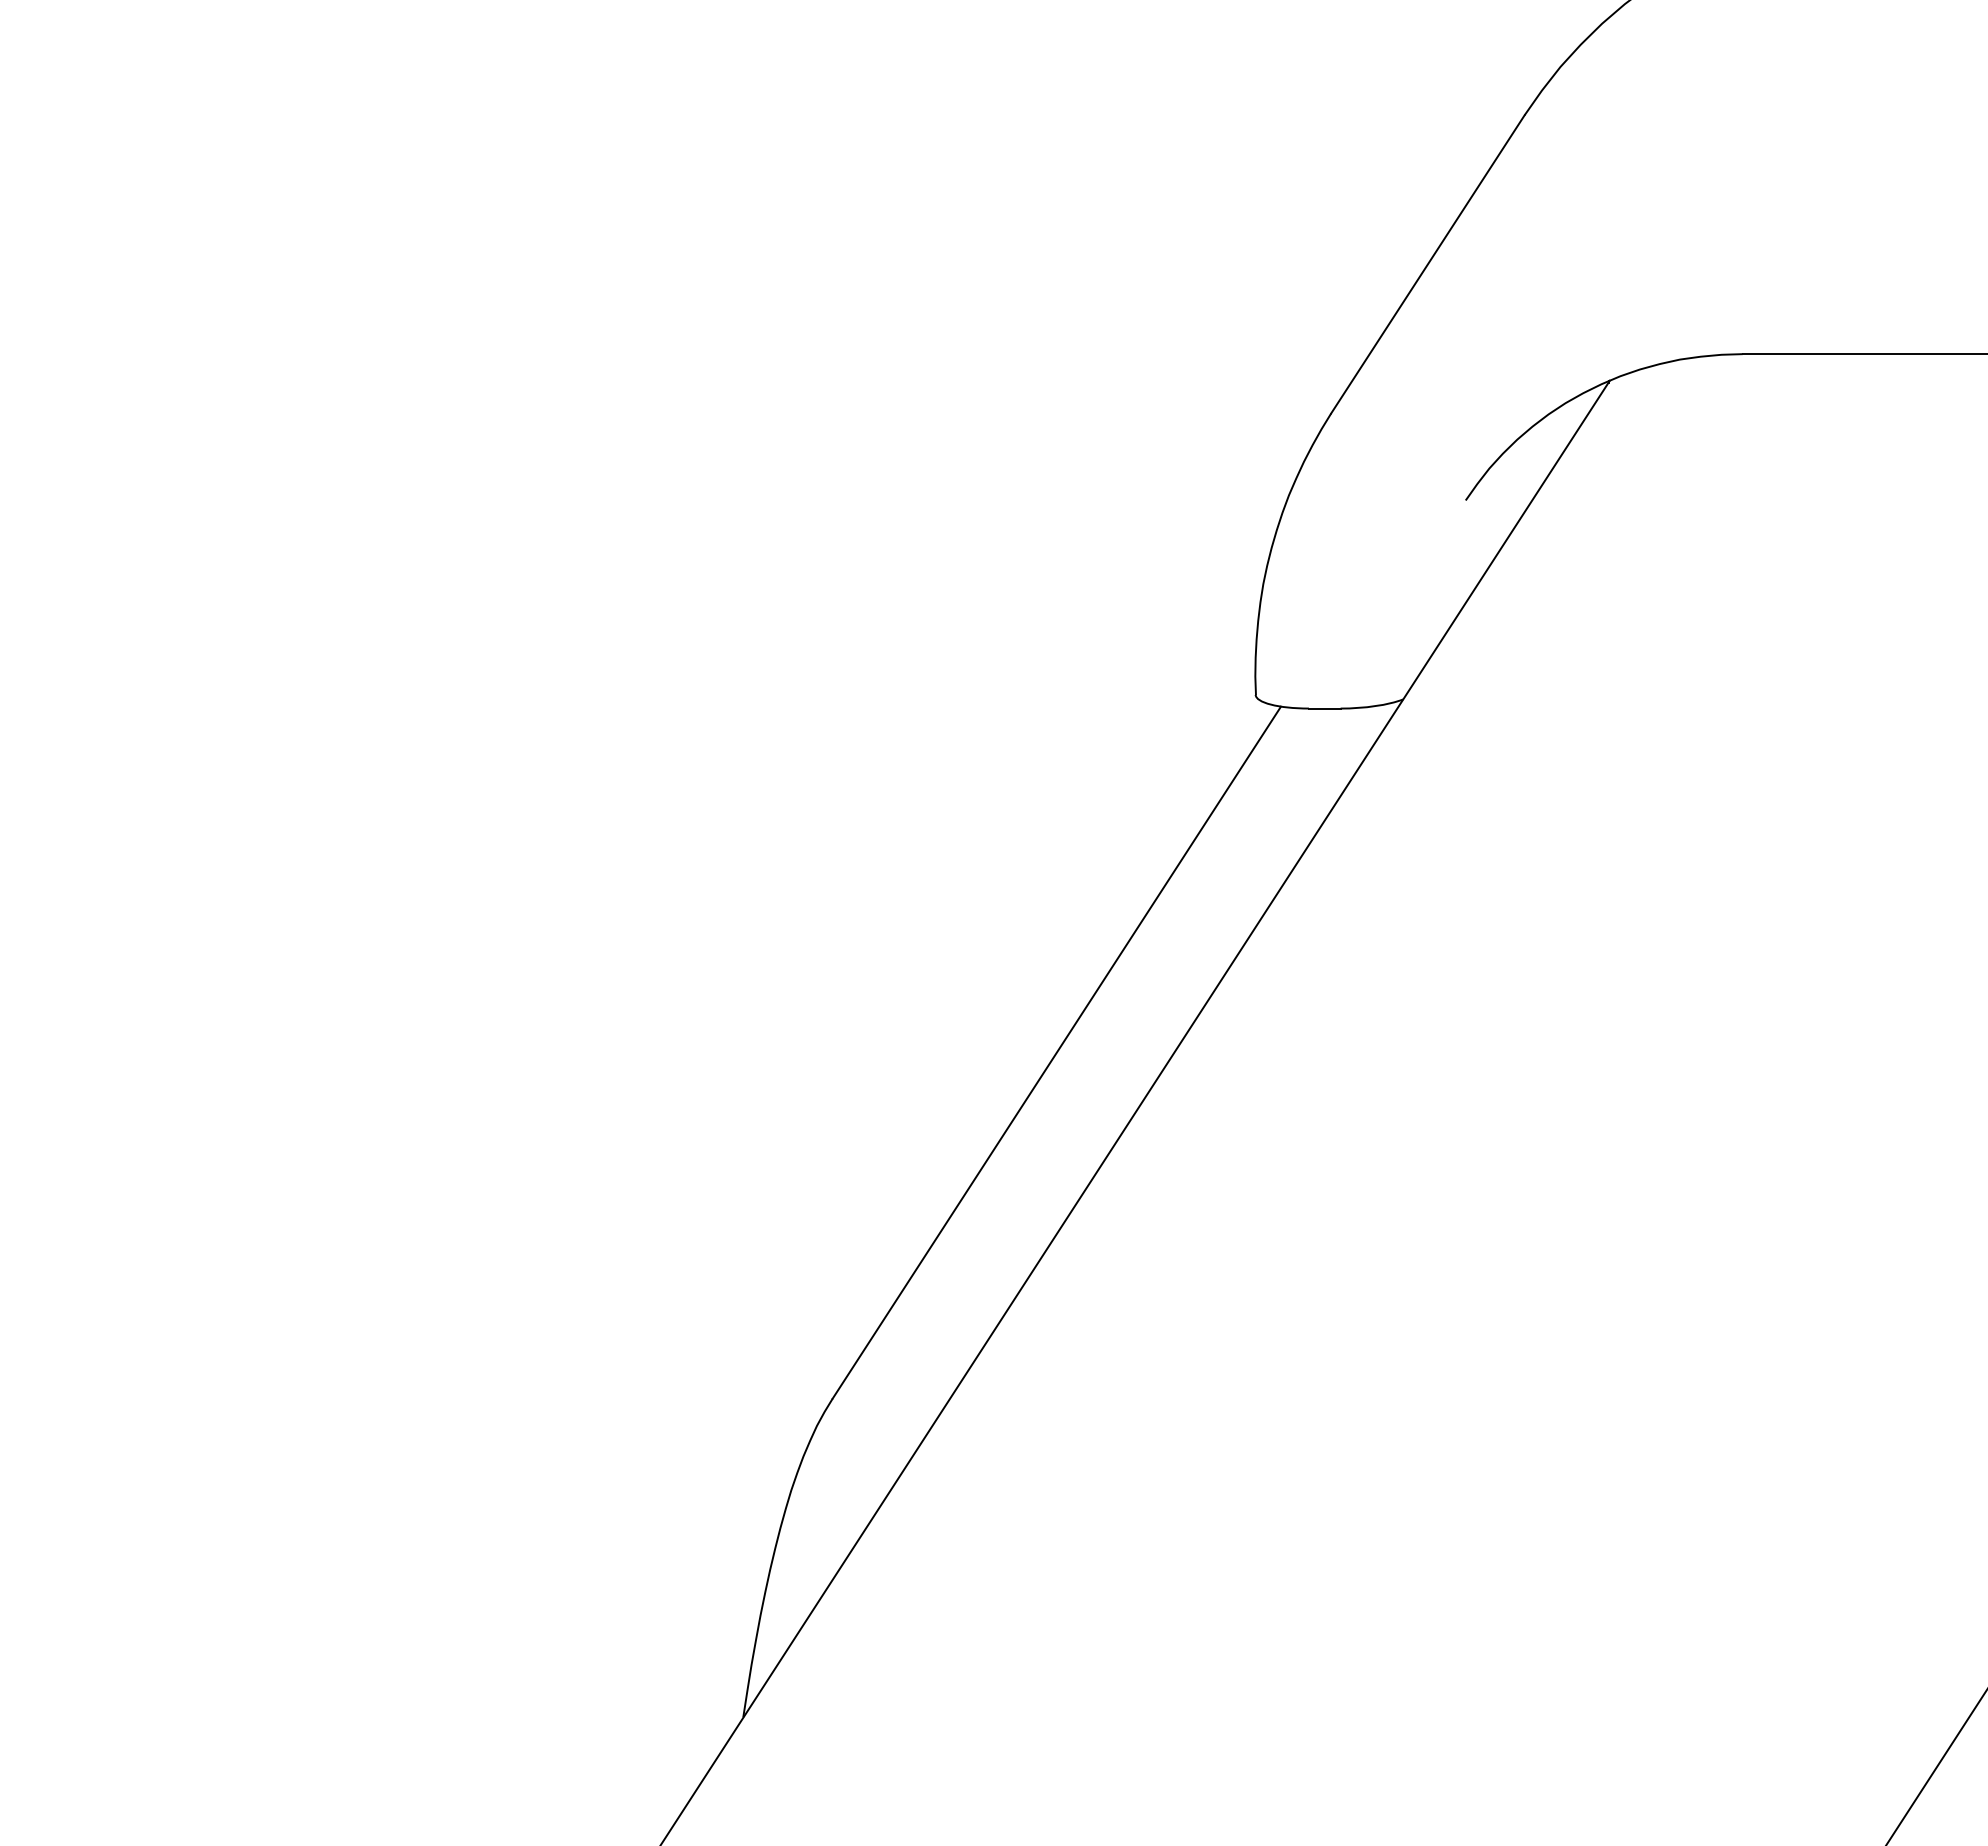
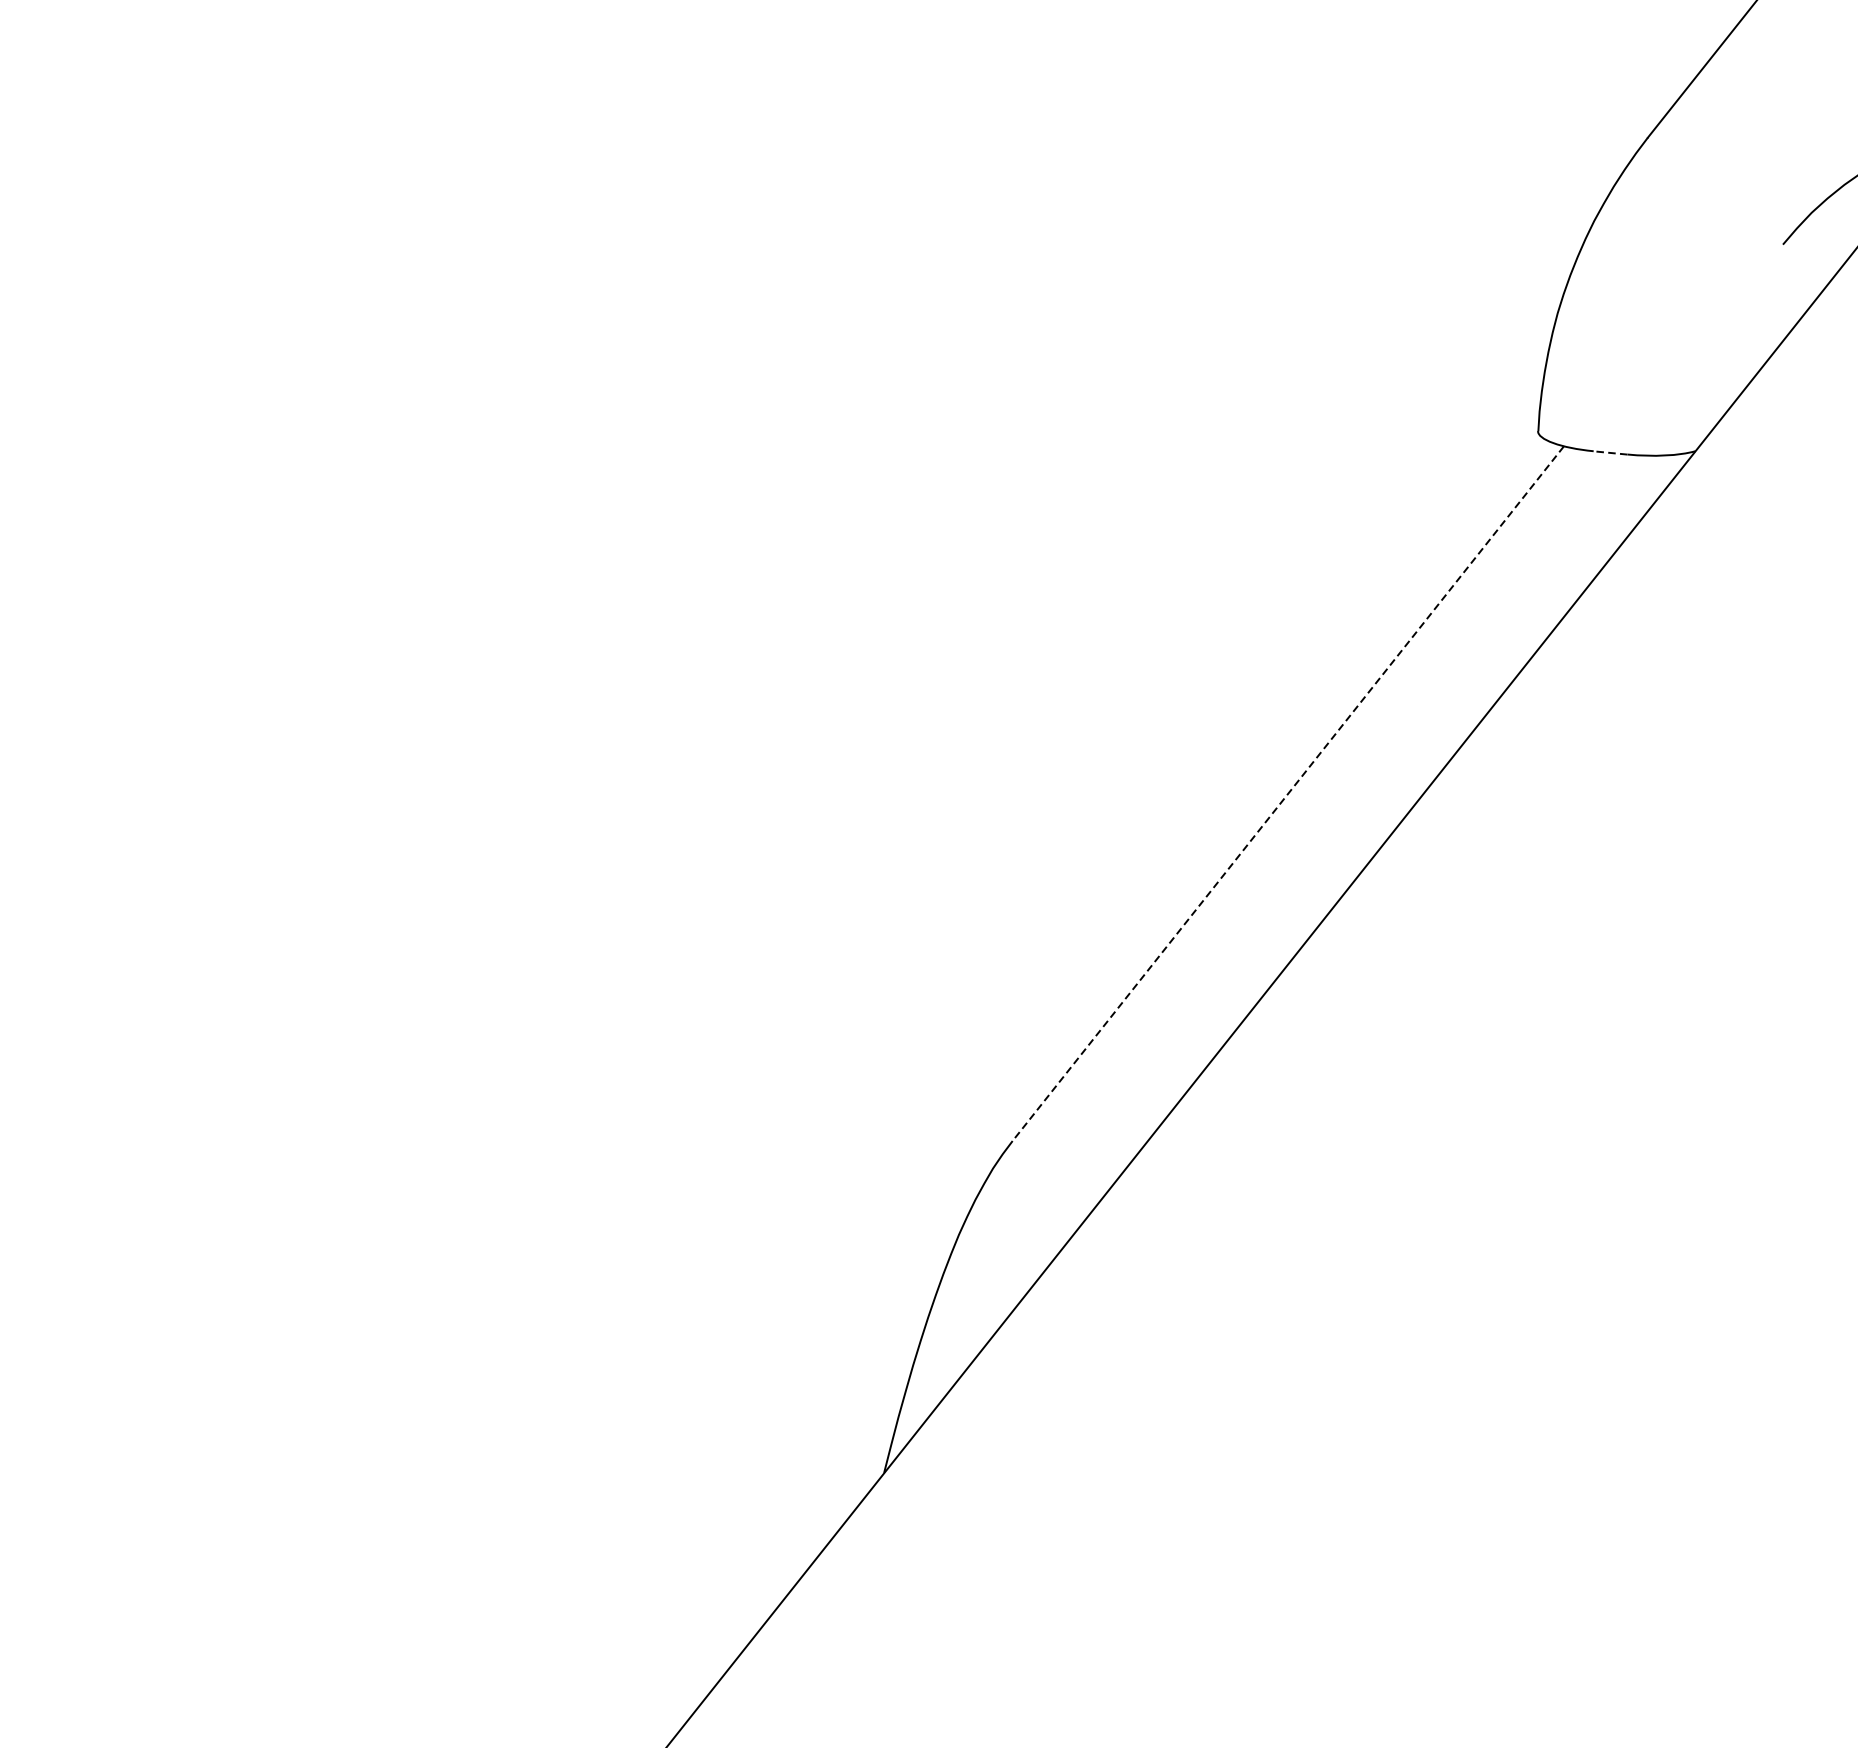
line: (1324, 708) -> (1610, 452), solid -> dashed
line: (1056, 1053) -> (1287, 794), solid -> dashed

